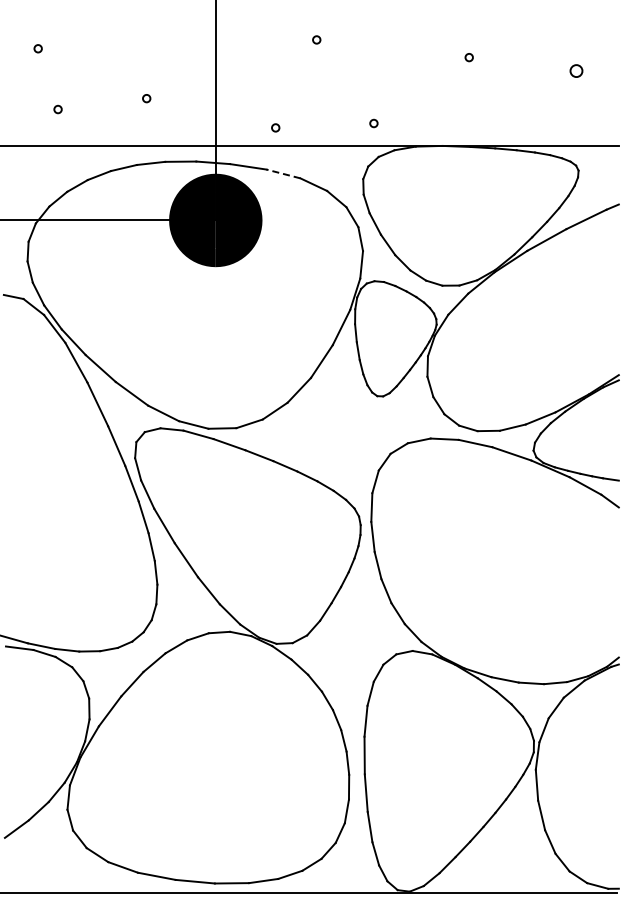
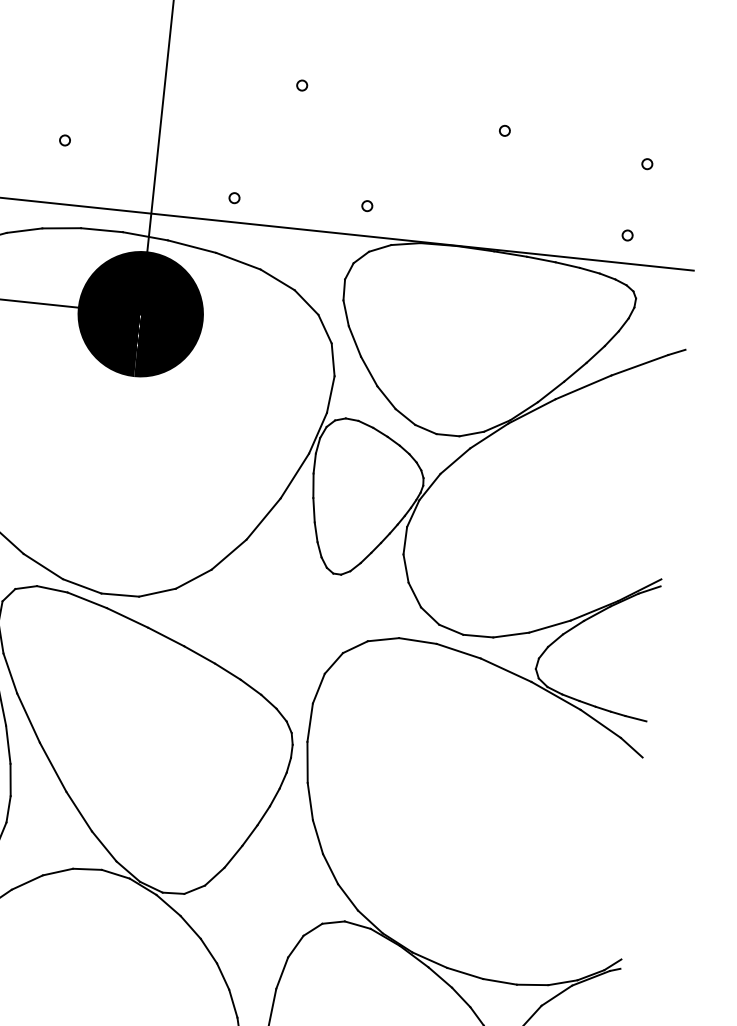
circle: (576, 70) -> (647, 163), size x0.62
circle: (567, 124) -> (627, 234), added
line: (283, 173) -> (238, 260), dashed -> solid

